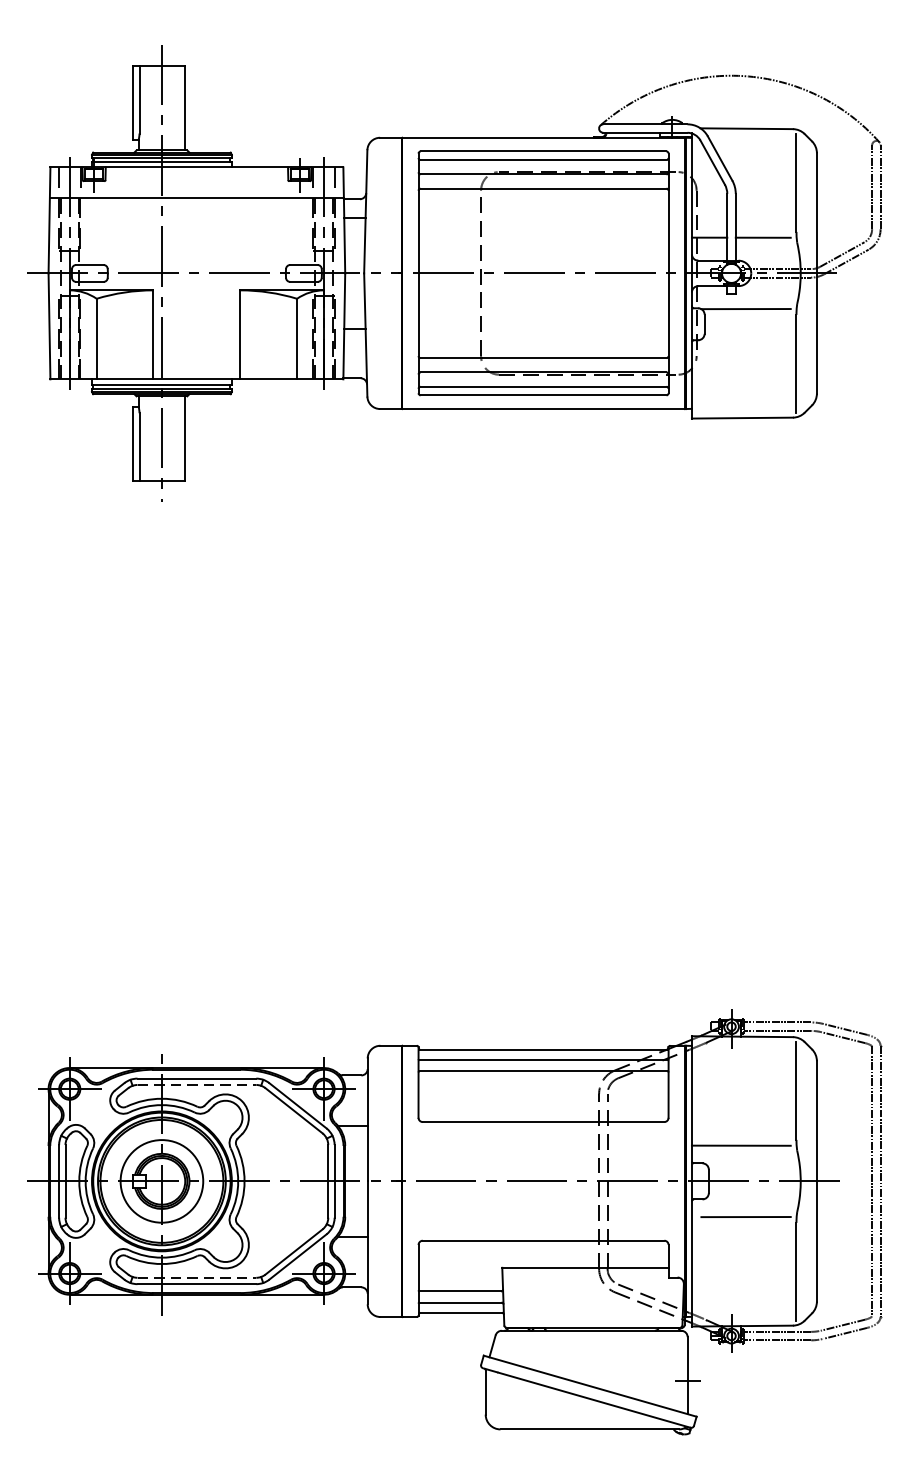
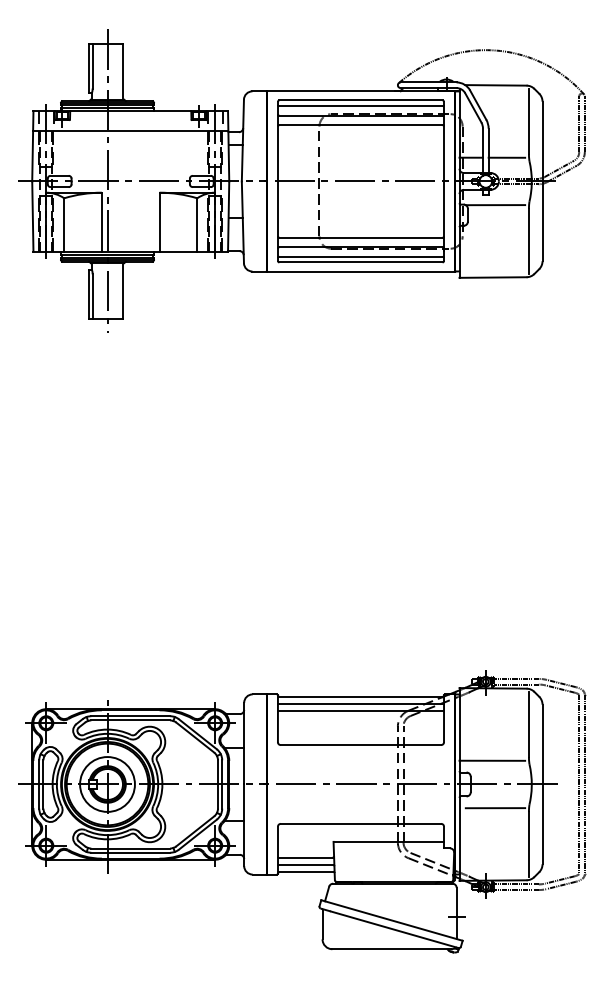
line: (198, 1085) -> (131, 720), dashed -> solid
line: (198, 1277) -> (131, 848), dashed -> solid

